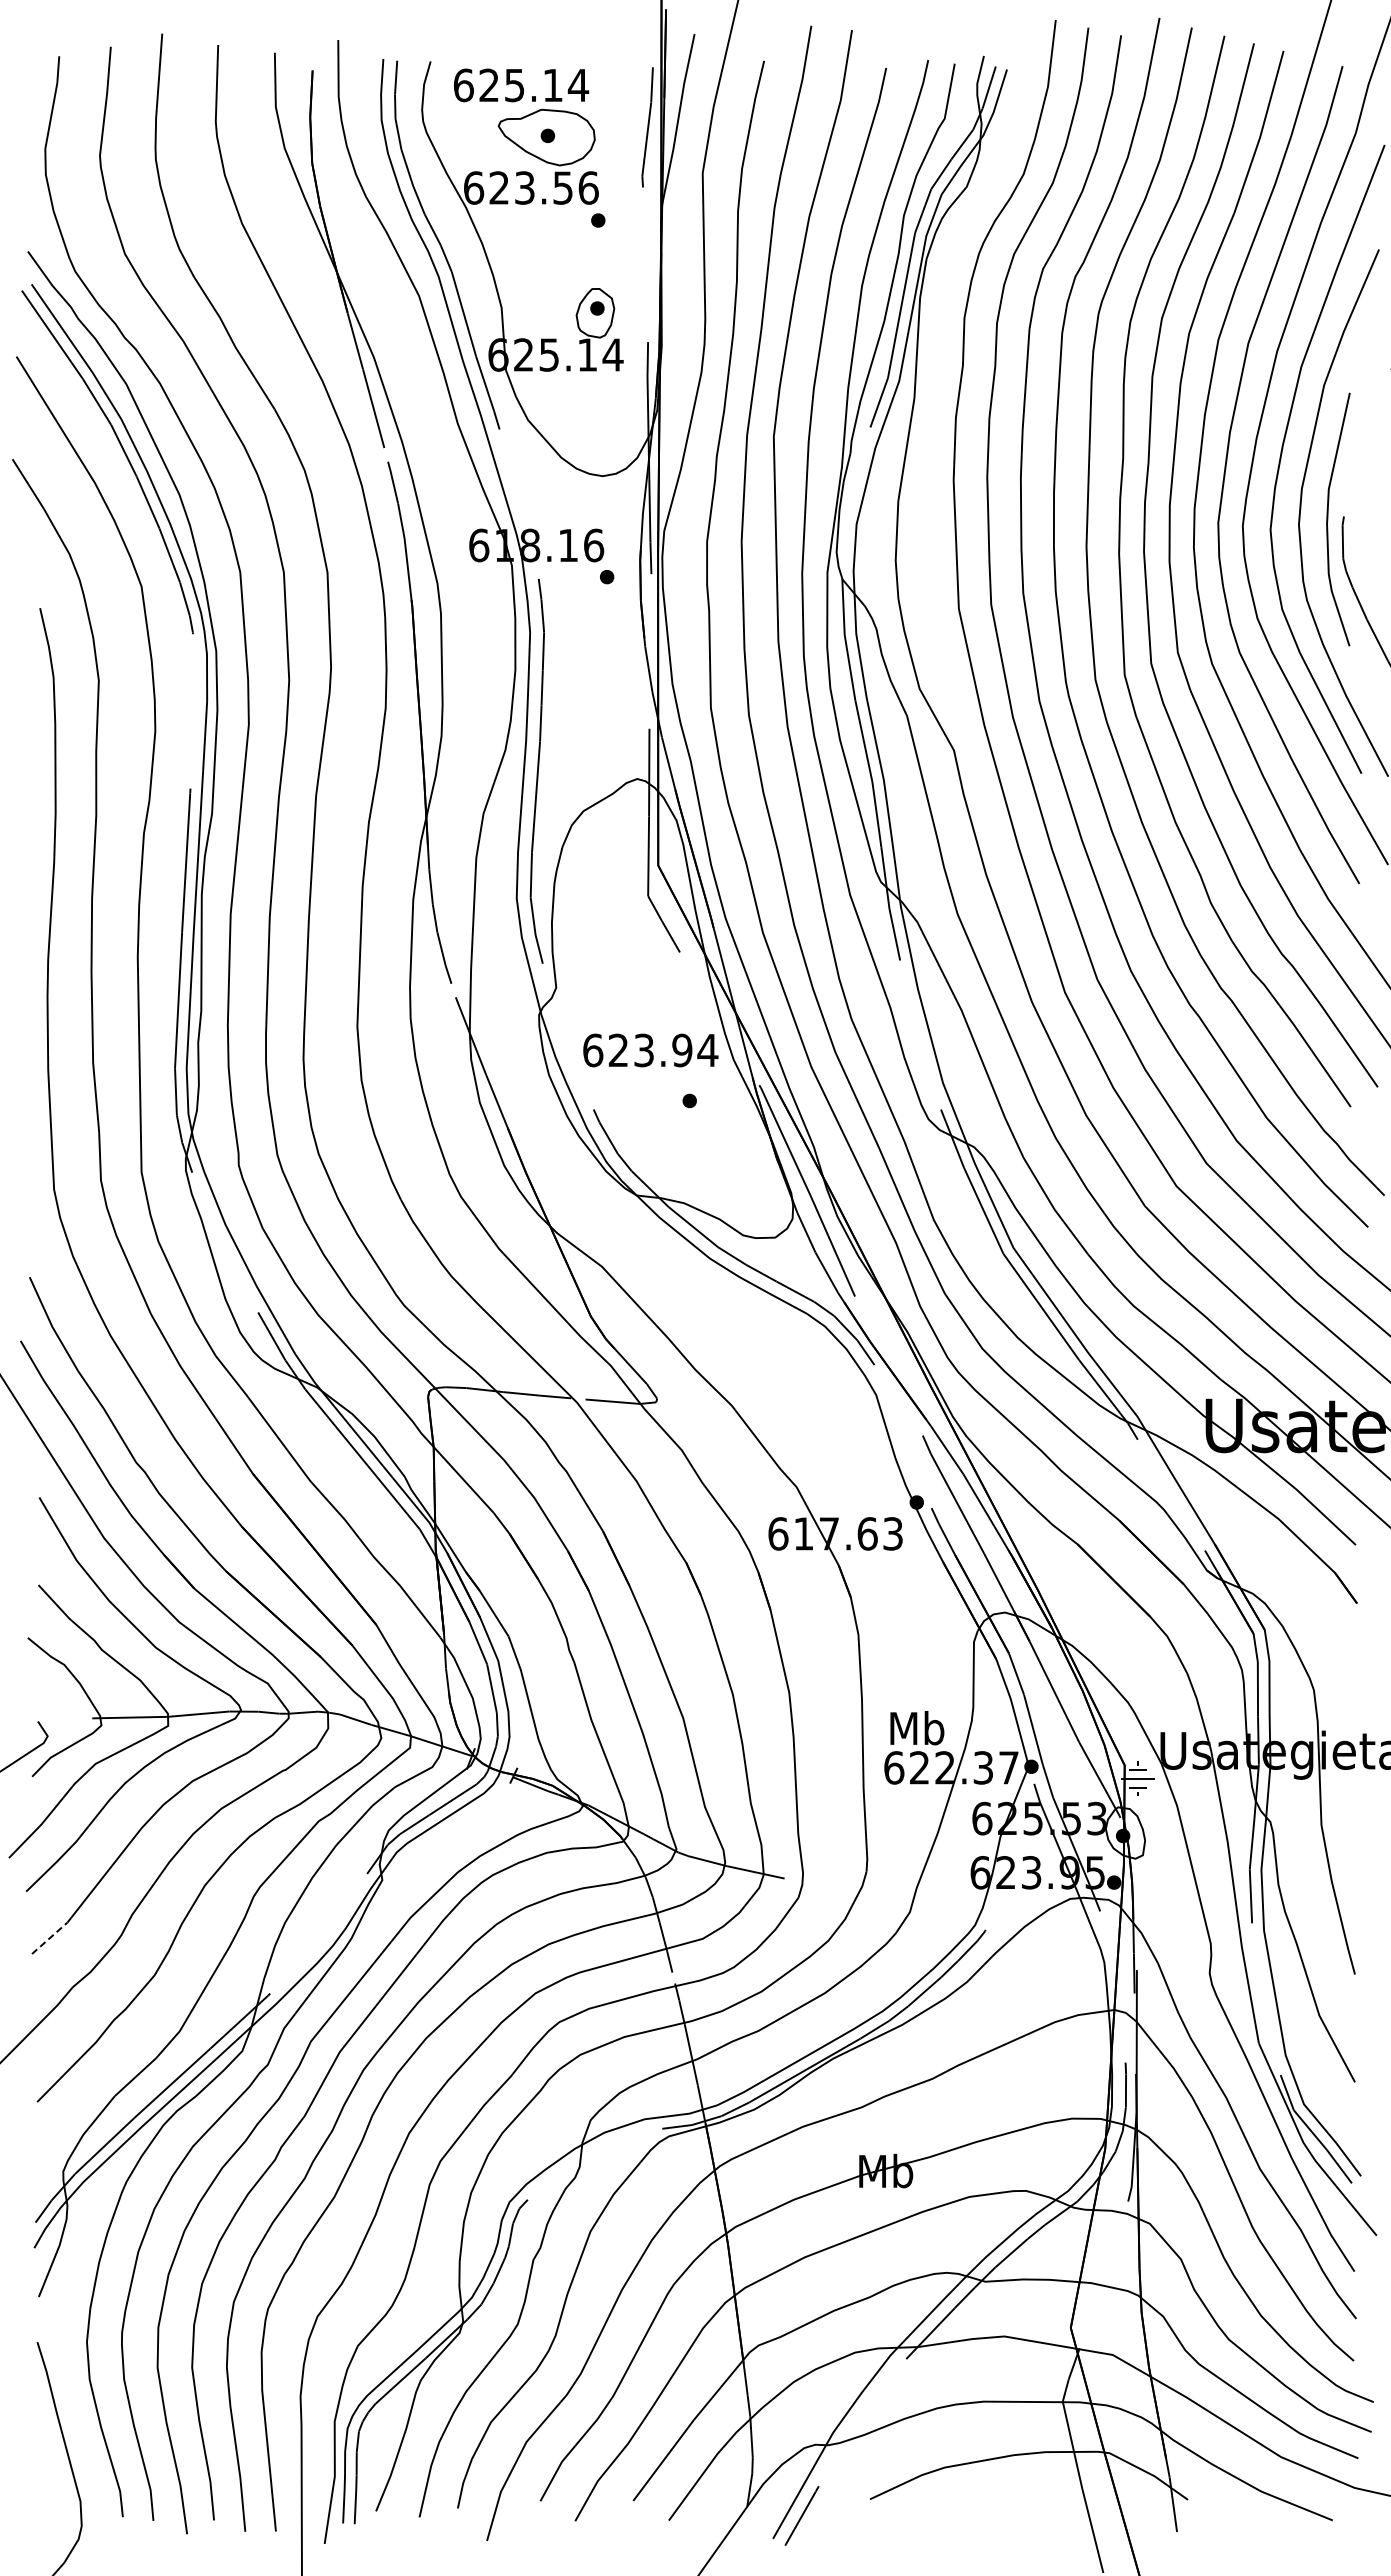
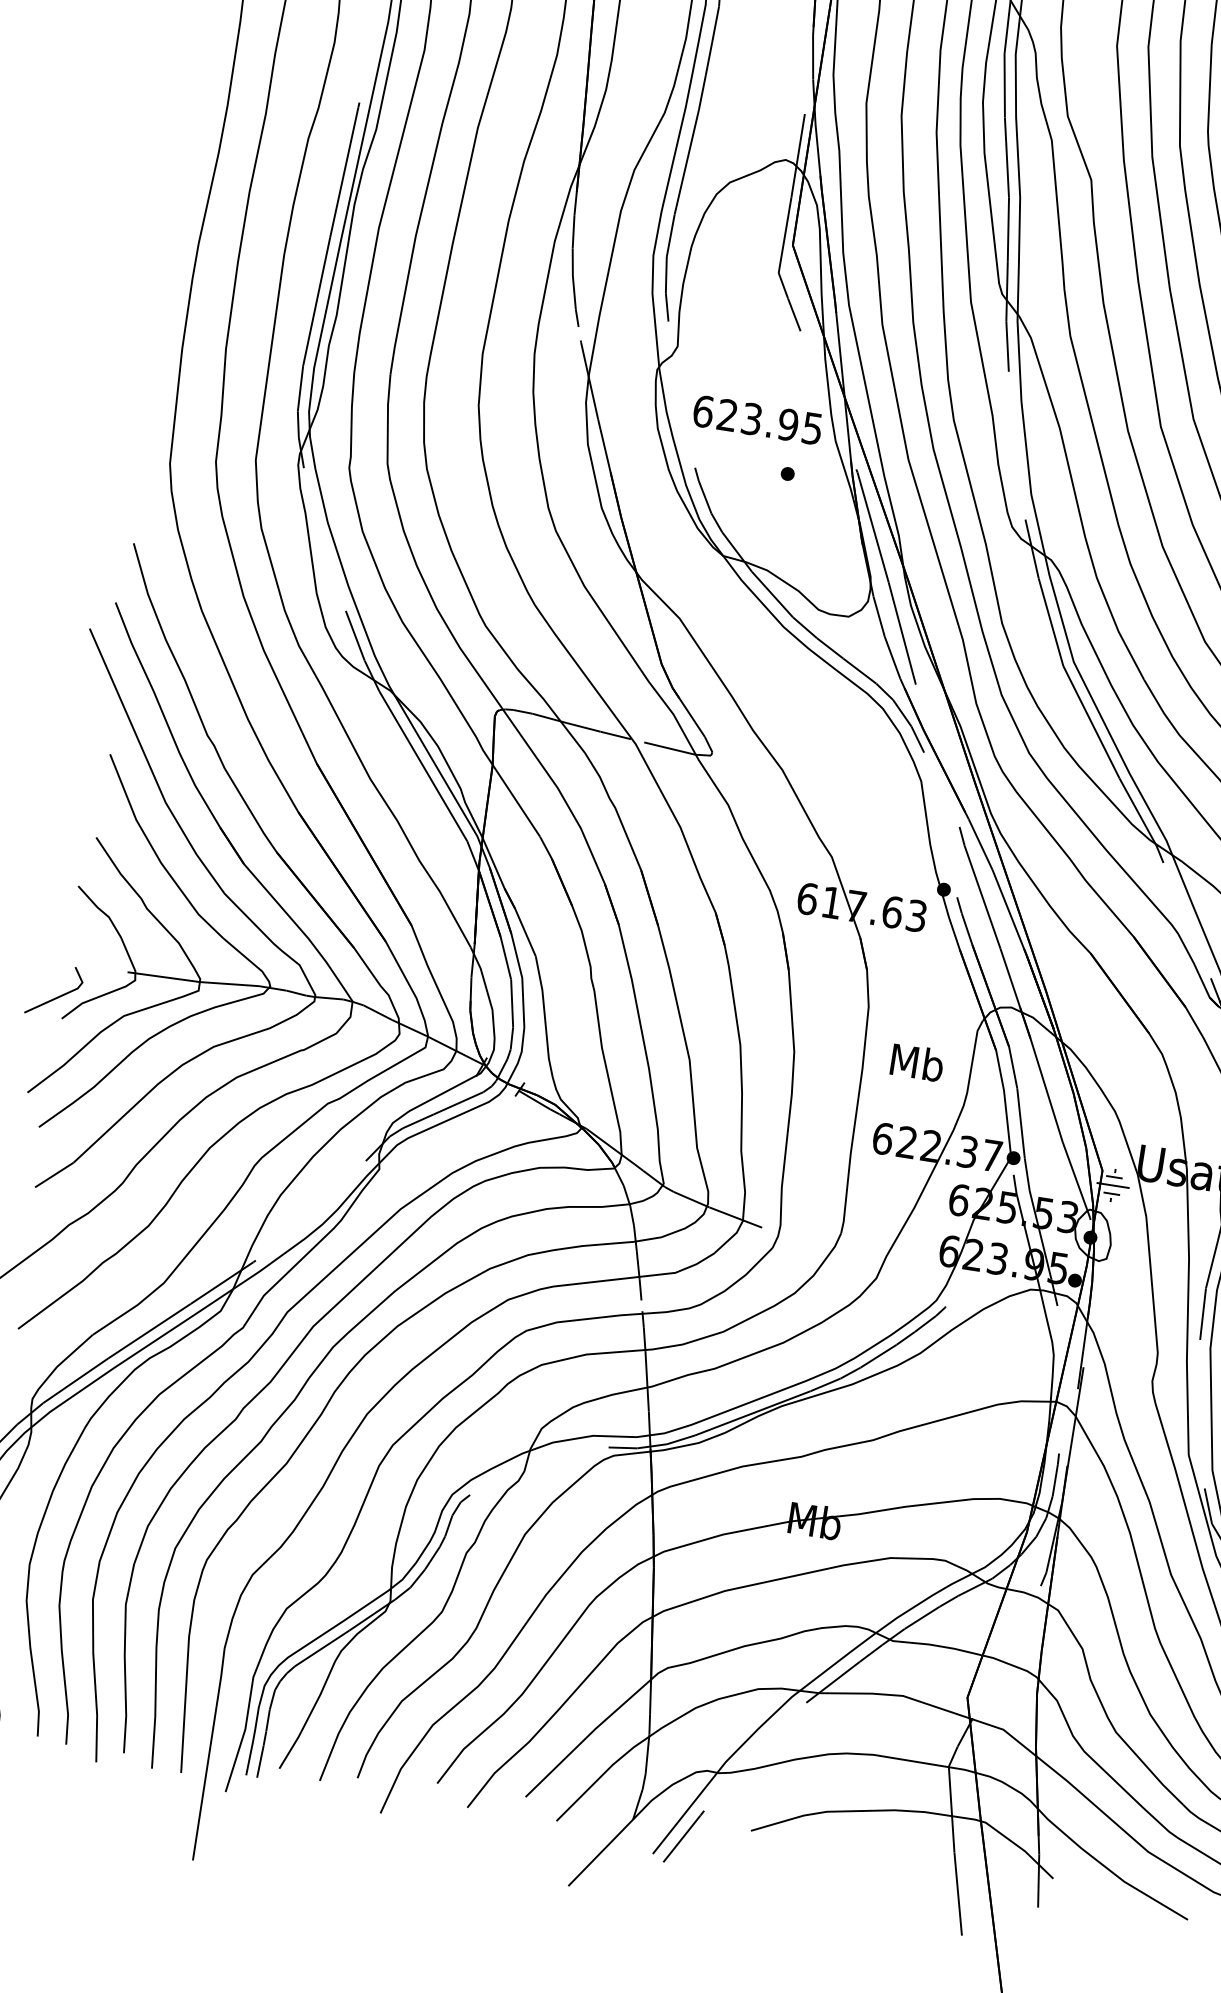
text: (707, 1050) -> (812, 428), 623.94 -> 623.95
text: (917, 1728) -> (917, 1062), moved
line: (49, 1938) -> (54, 1175), dashed -> solid

